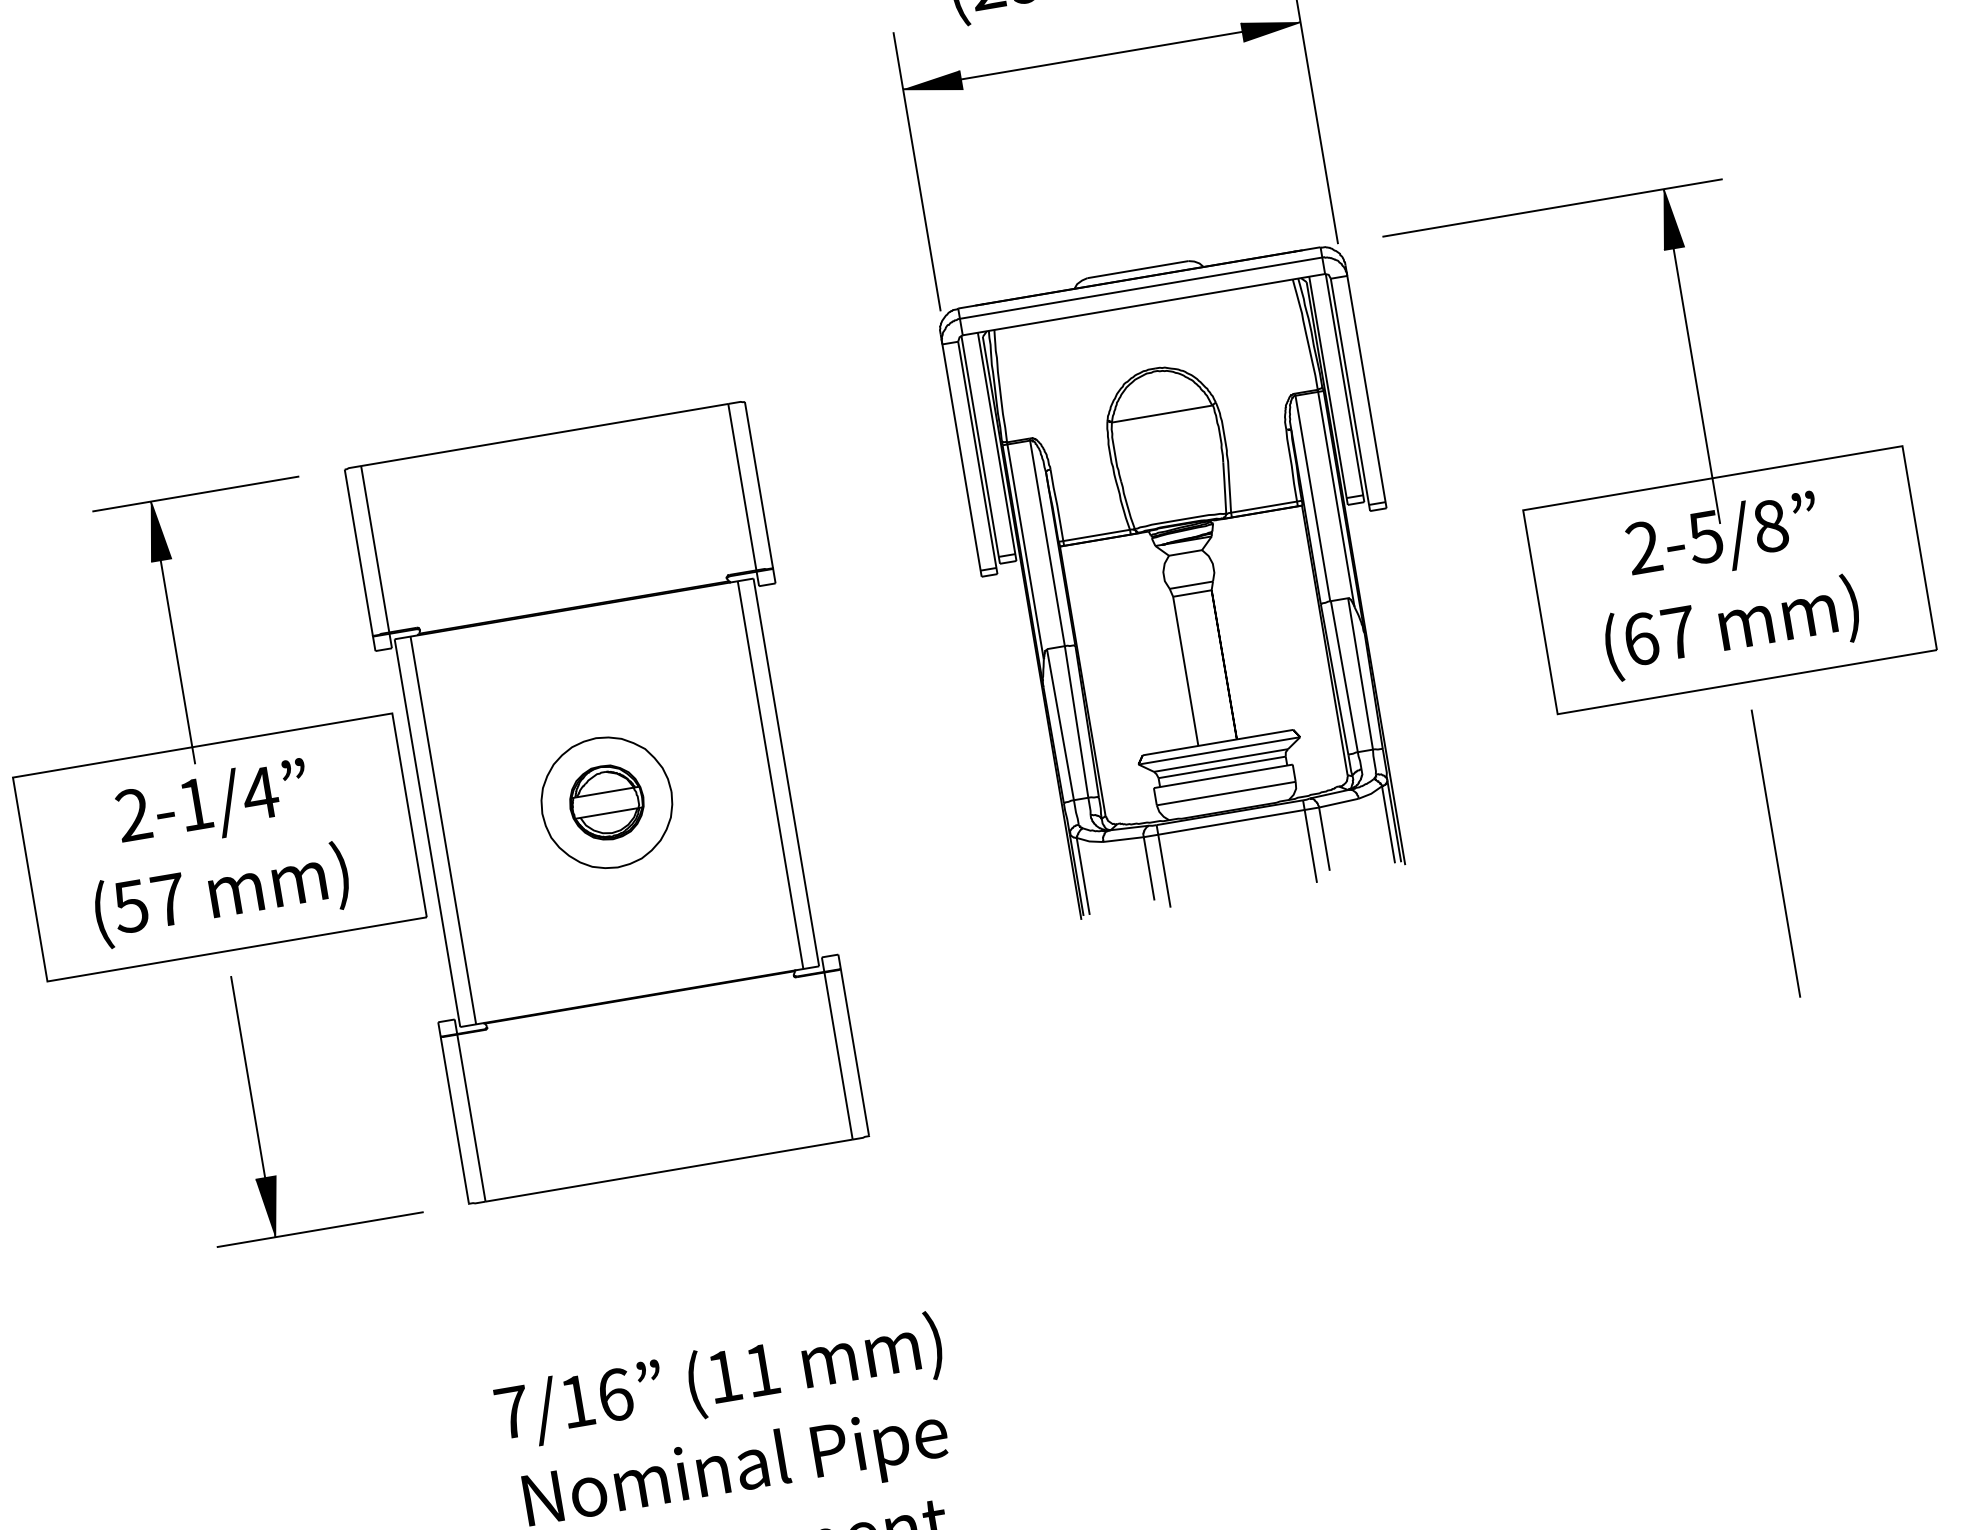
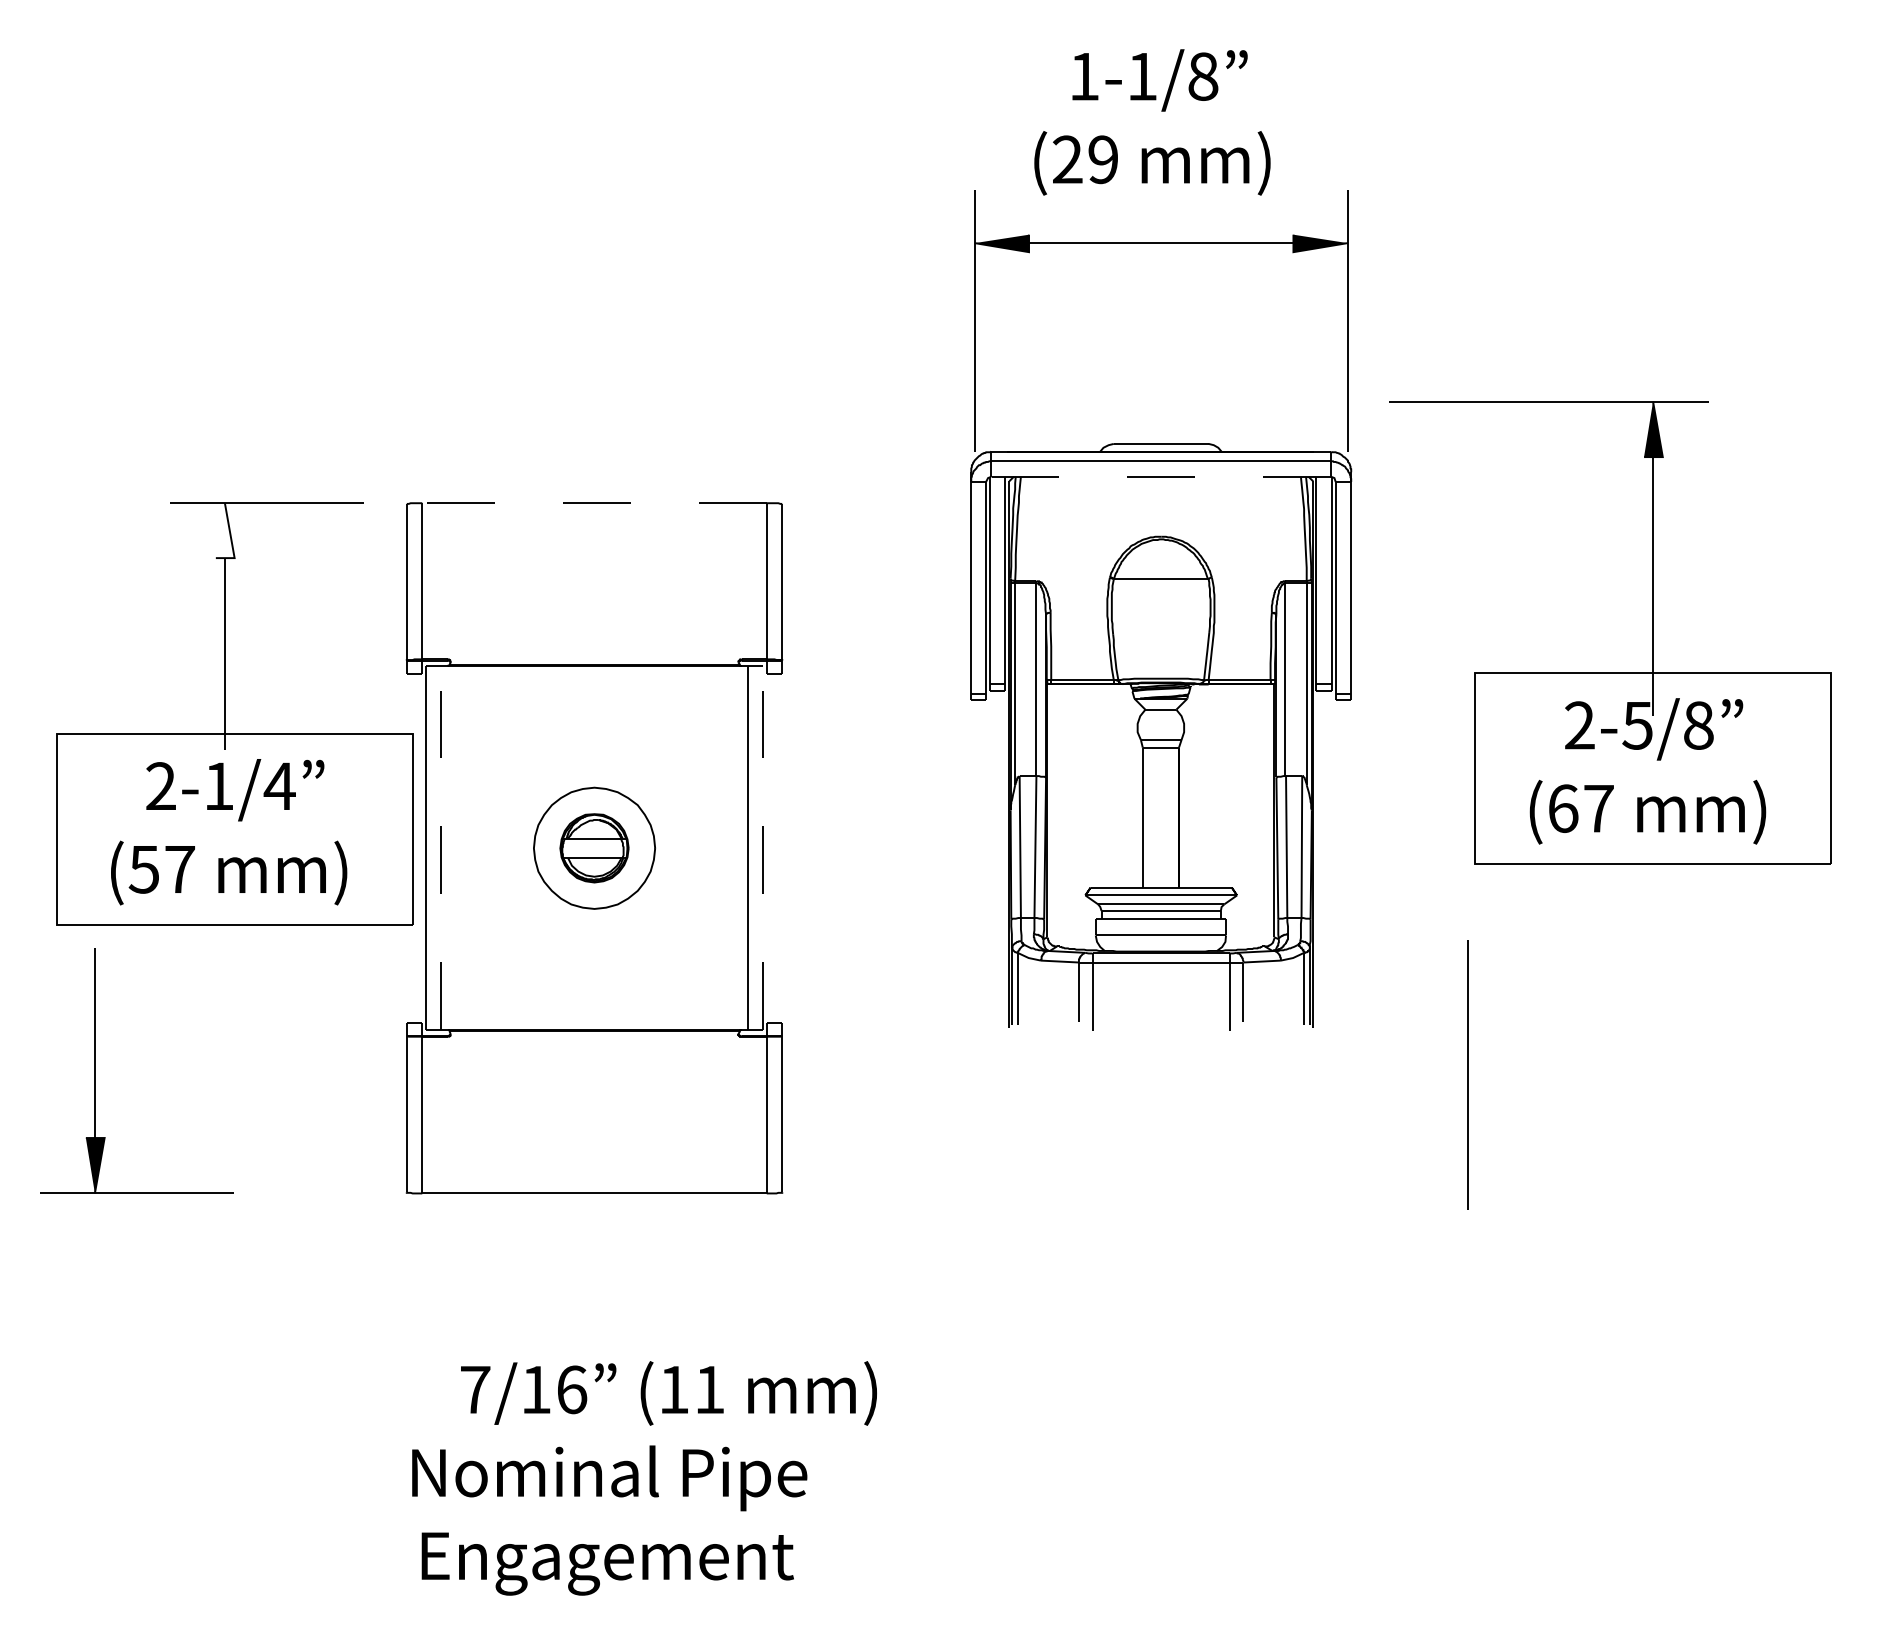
line: (1144, 304) -> (1161, 476), solid -> dashed
line: (544, 435) -> (594, 503), solid -> dashed
part: (1667, 485) -> (1610, 672), moved
fill: (155, 530) -> (224, 530), removed
line: (785, 772) -> (762, 848), solid -> dashed
line: (443, 830) -> (441, 848), solid -> dashed
line: (1775, 853) -> (1467, 1074), moved
part: (253, 1106) -> (95, 1070), moved
text: (719, 1381) -> (668, 1393), moved

